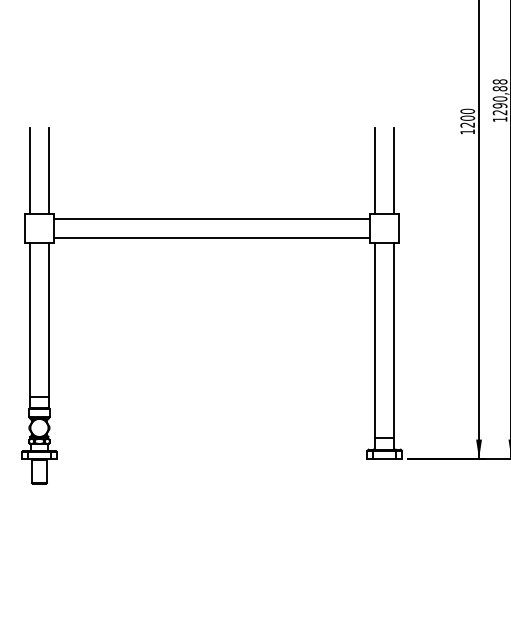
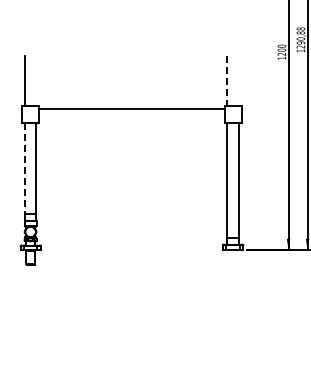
line: (49, 169) -> (36, 80), removed
line: (393, 169) -> (238, 80), removed
line: (374, 171) -> (227, 81), solid -> dashed
line: (211, 237) -> (131, 120), removed
line: (28, 321) -> (24, 169), solid -> dashed

